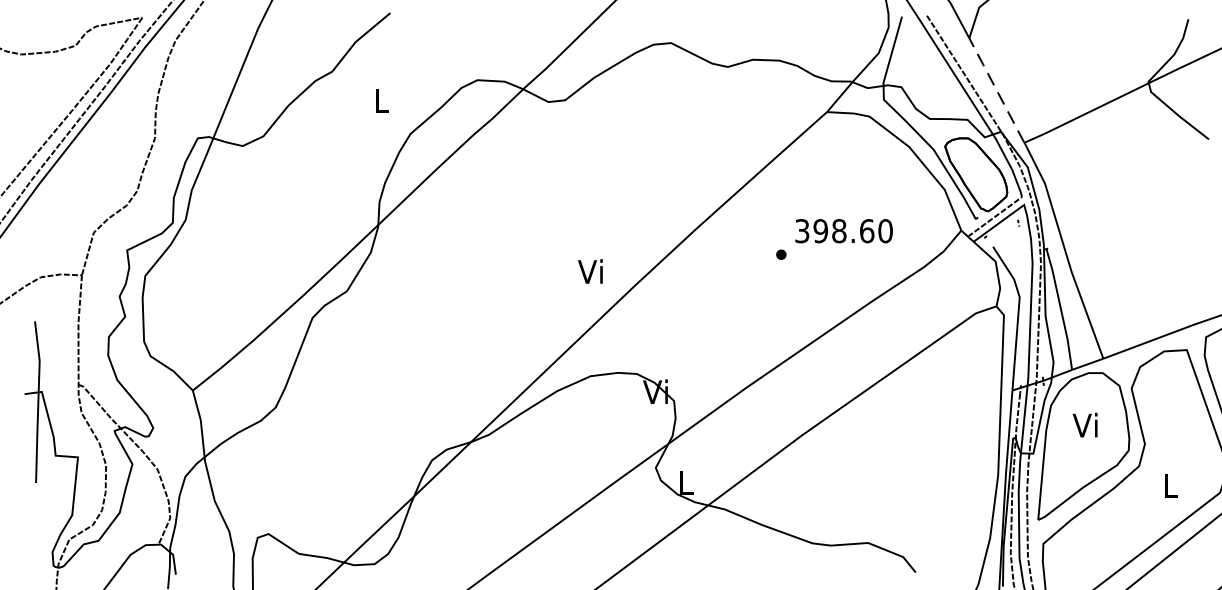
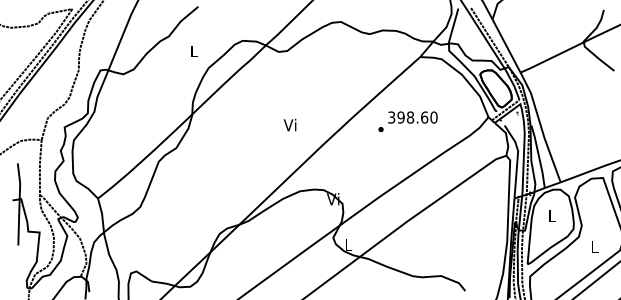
line: (996, 91) -> (506, 46), dashed -> solid
text: (833, 238) -> (407, 121), moved
text: (589, 270) -> (289, 124), moved
text: (1085, 425) -> (551, 216), Vi -> L

